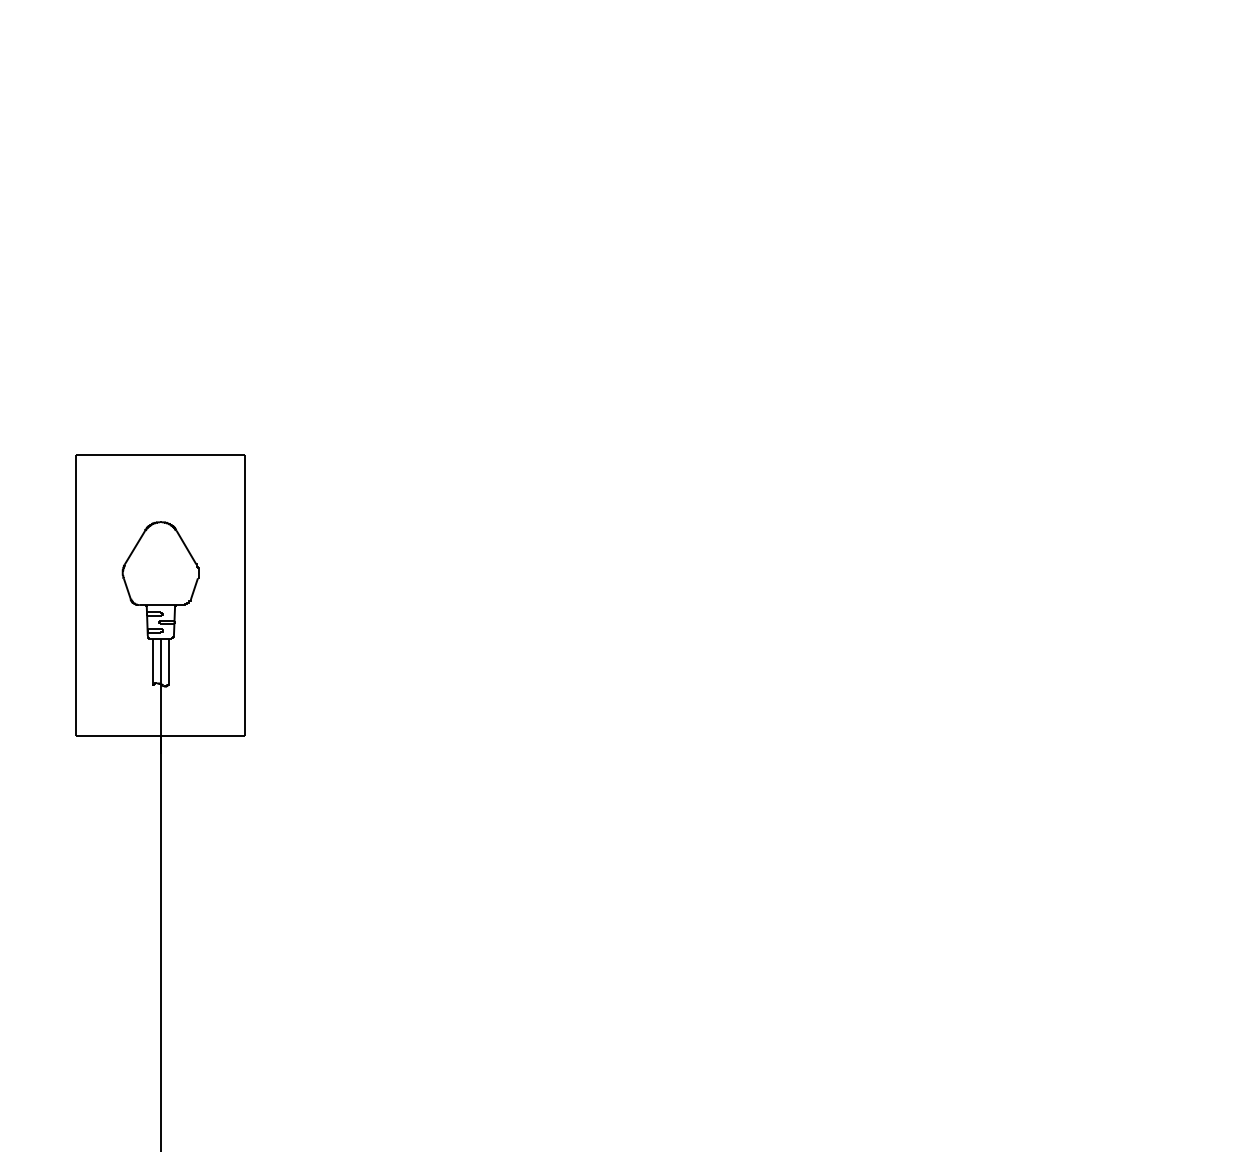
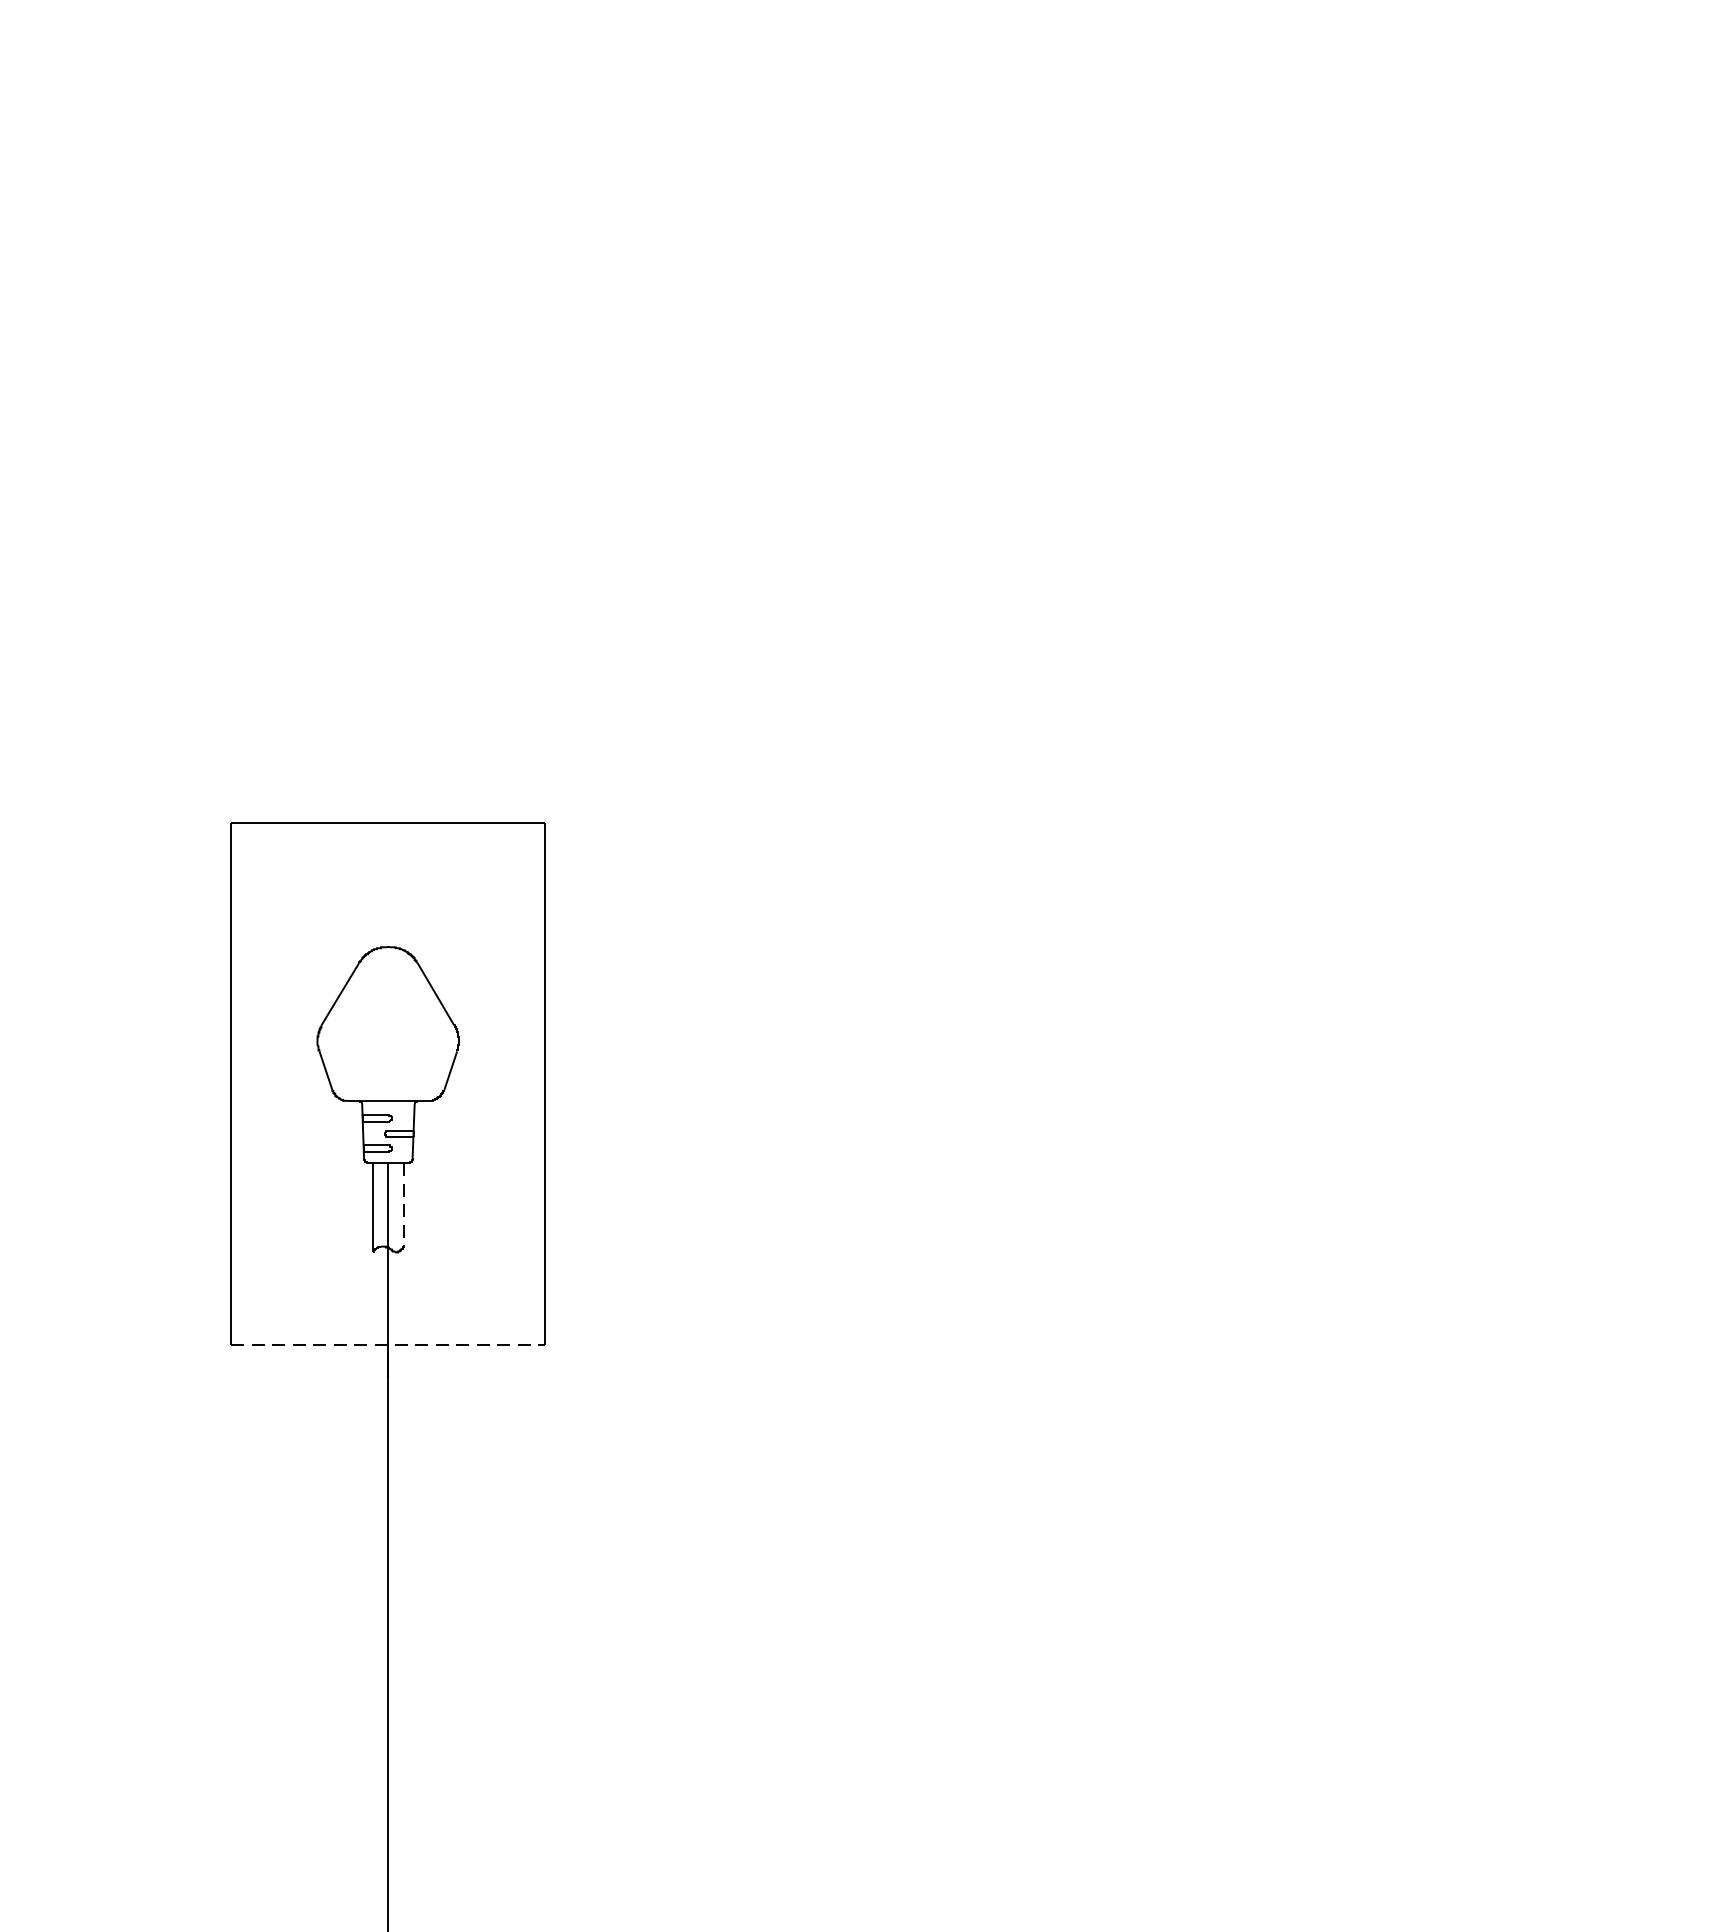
line: (169, 661) -> (404, 1205), solid -> dashed
line: (161, 736) -> (389, 1345), solid -> dashed

